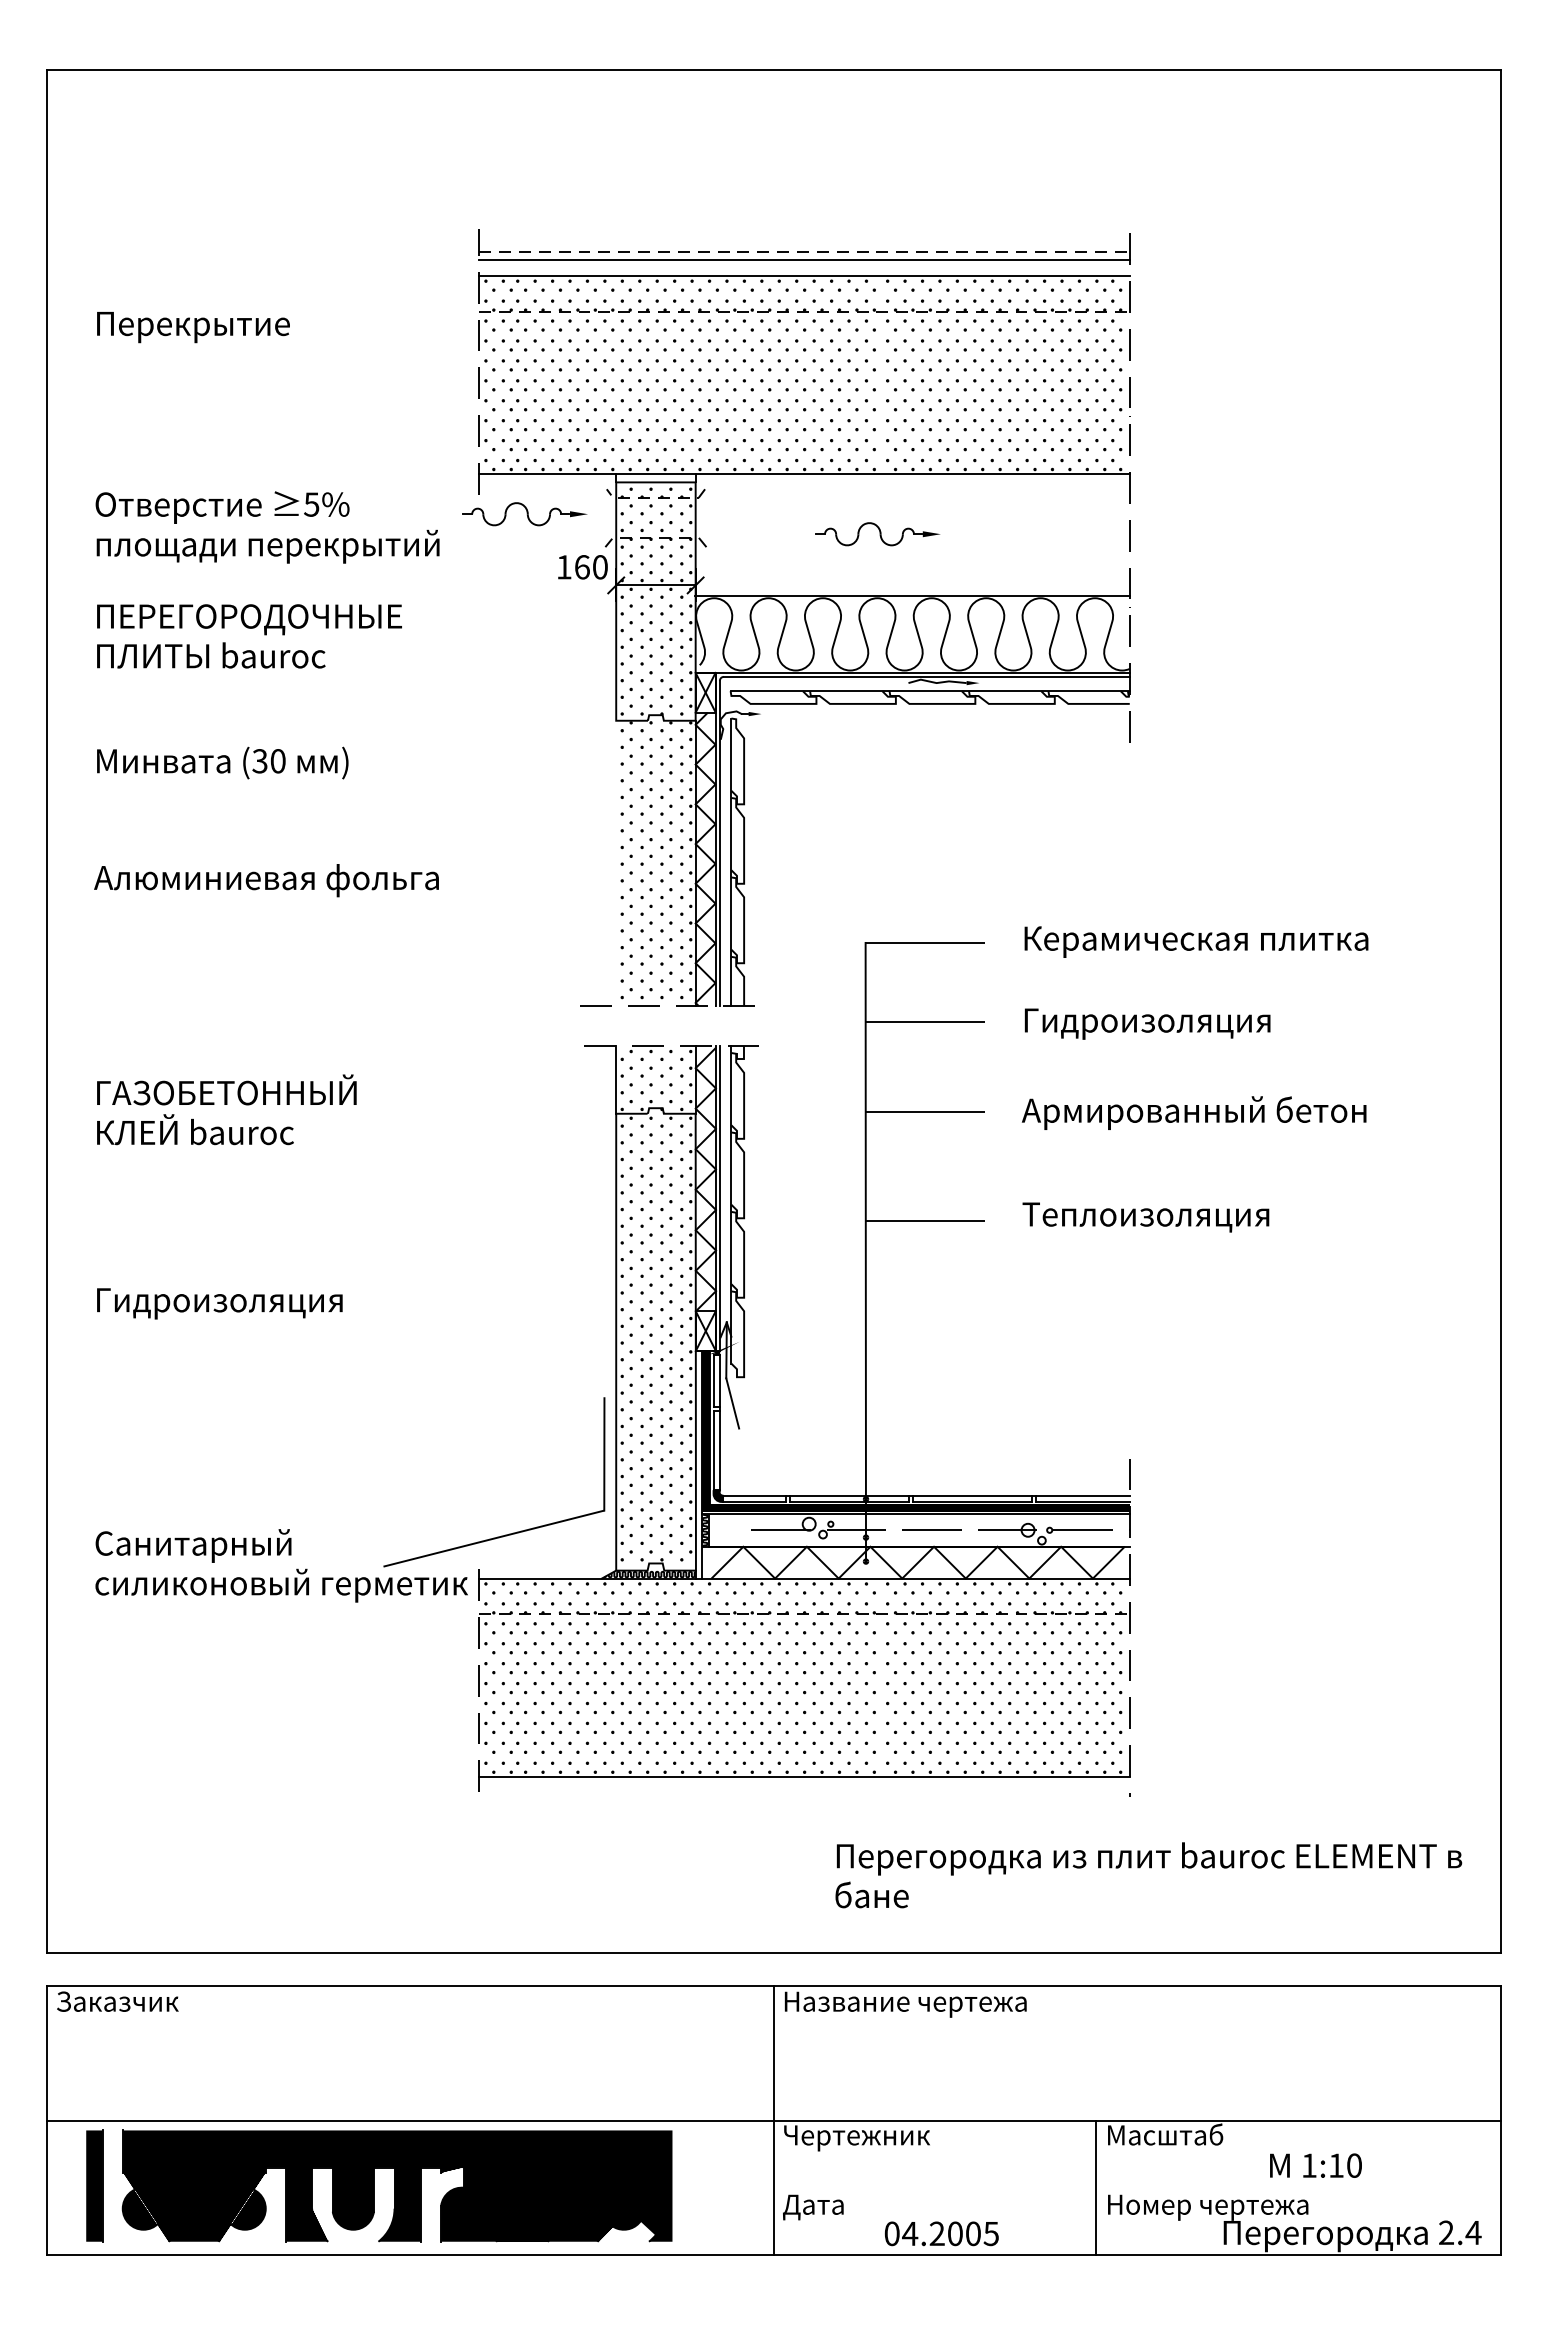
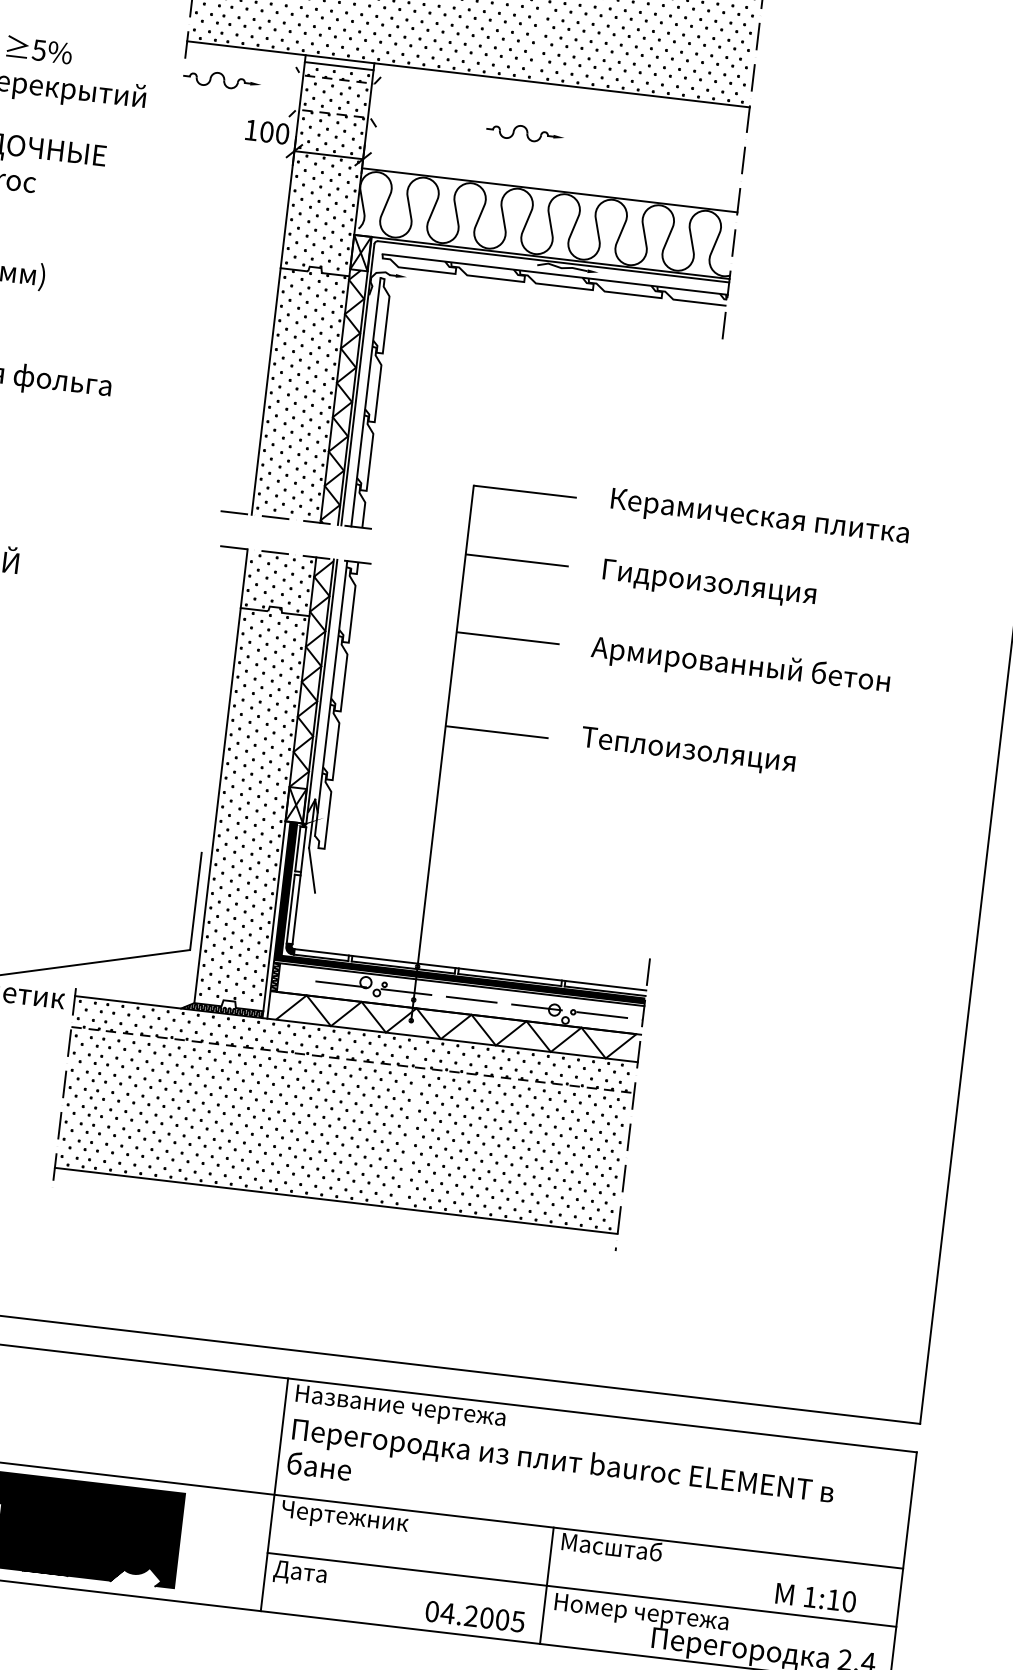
part: (523, 514) -> (221, 80), size x0.71
part: (876, 533) -> (524, 132), size x0.71
text: (582, 567) -> (267, 132), 160 -> 100
line: (616, 862) -> (266, 390), added
text: (1148, 1875) -> (560, 1477), moved
text: (1315, 2165) -> (815, 1597), moved
line: (1136, 2187) -> (581, 1589), added
text: (941, 2233) -> (474, 1616), moved

